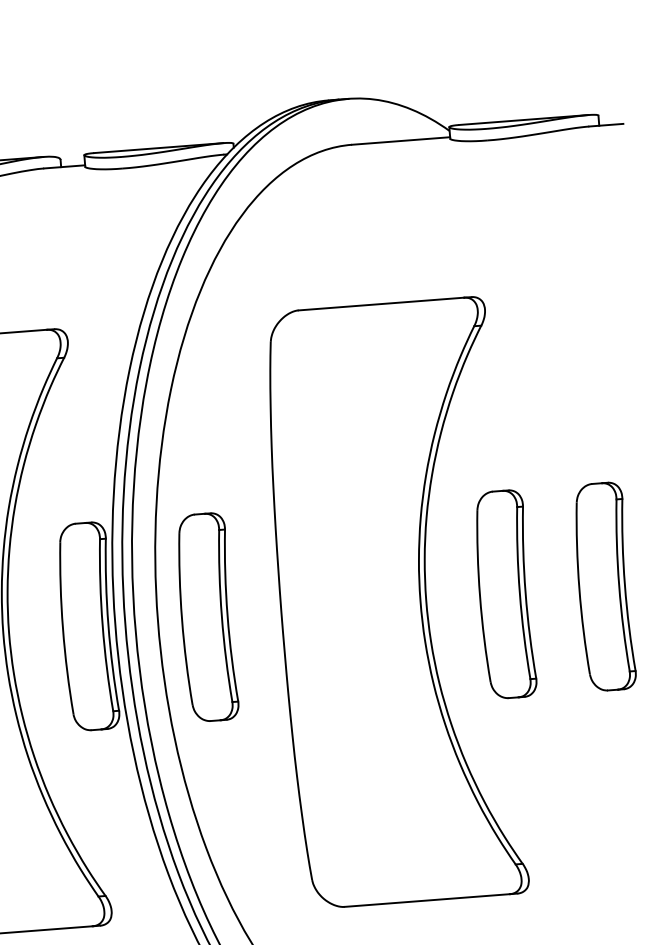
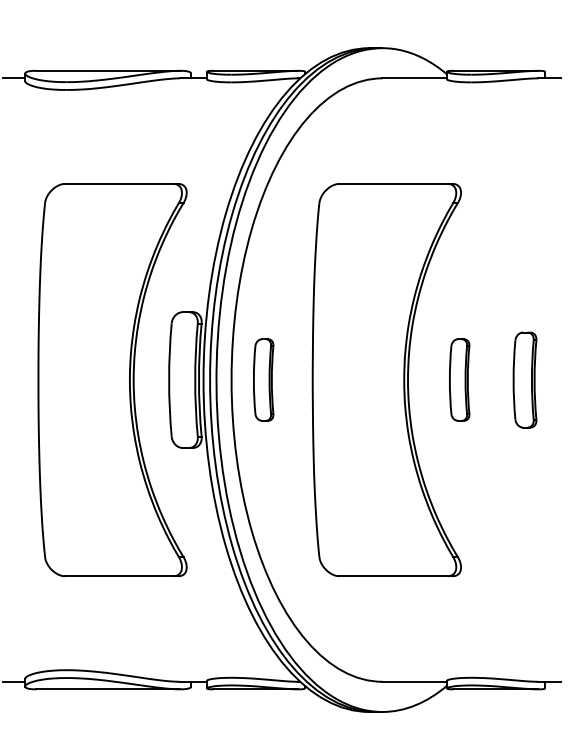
part: (603, 586) -> (524, 379), size x0.7
part: (504, 593) -> (459, 379), size x0.6
part: (206, 616) -> (263, 379), size x0.6

